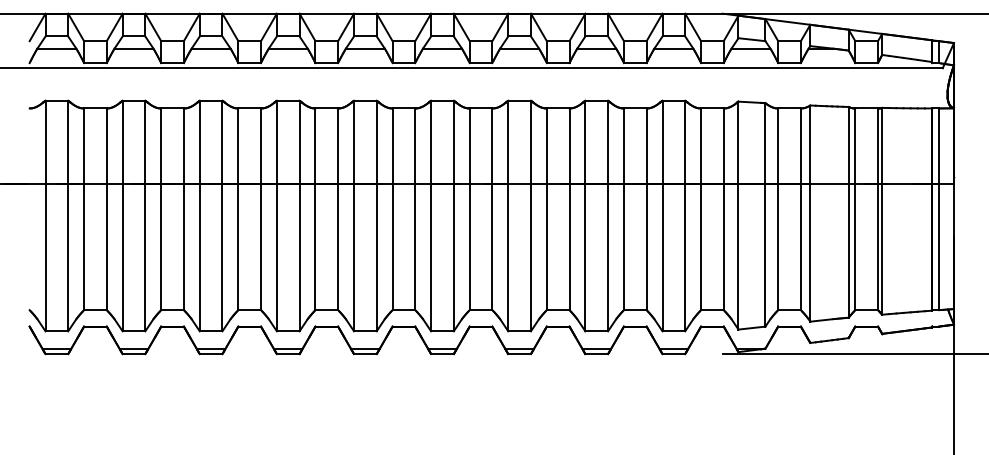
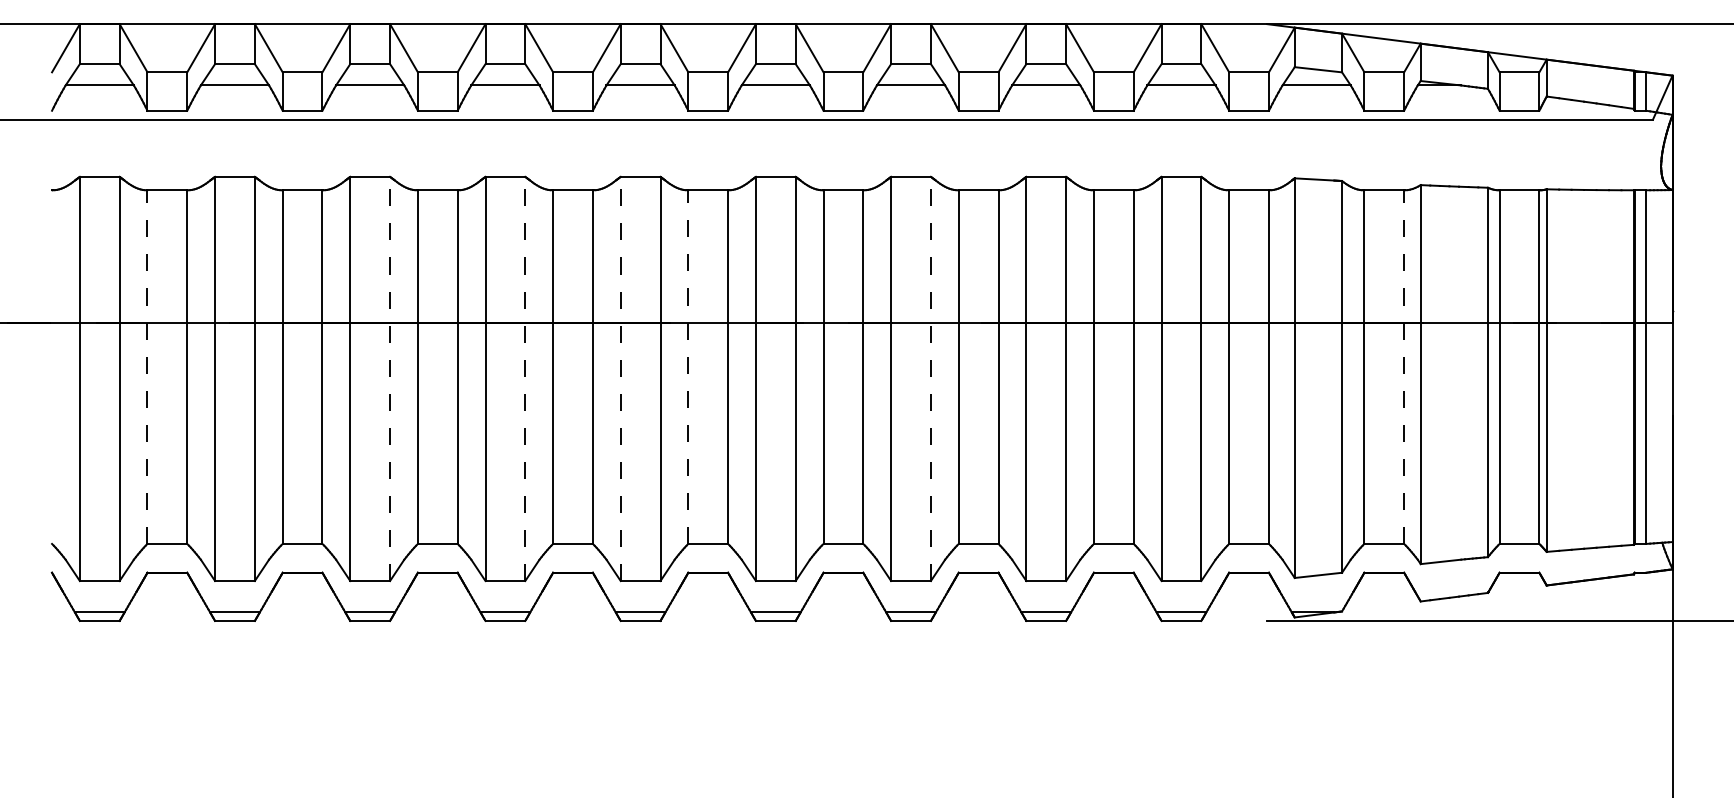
line: (84, 209) -> (148, 367), solid -> dashed
line: (392, 209) -> (688, 367), solid -> dashed
line: (800, 209) -> (1403, 367), solid -> dashed
line: (222, 215) -> (390, 377), solid -> dashed
line: (299, 215) -> (525, 377), solid -> dashed
line: (354, 215) -> (621, 377), solid -> dashed
line: (530, 215) -> (930, 377), solid -> dashed

